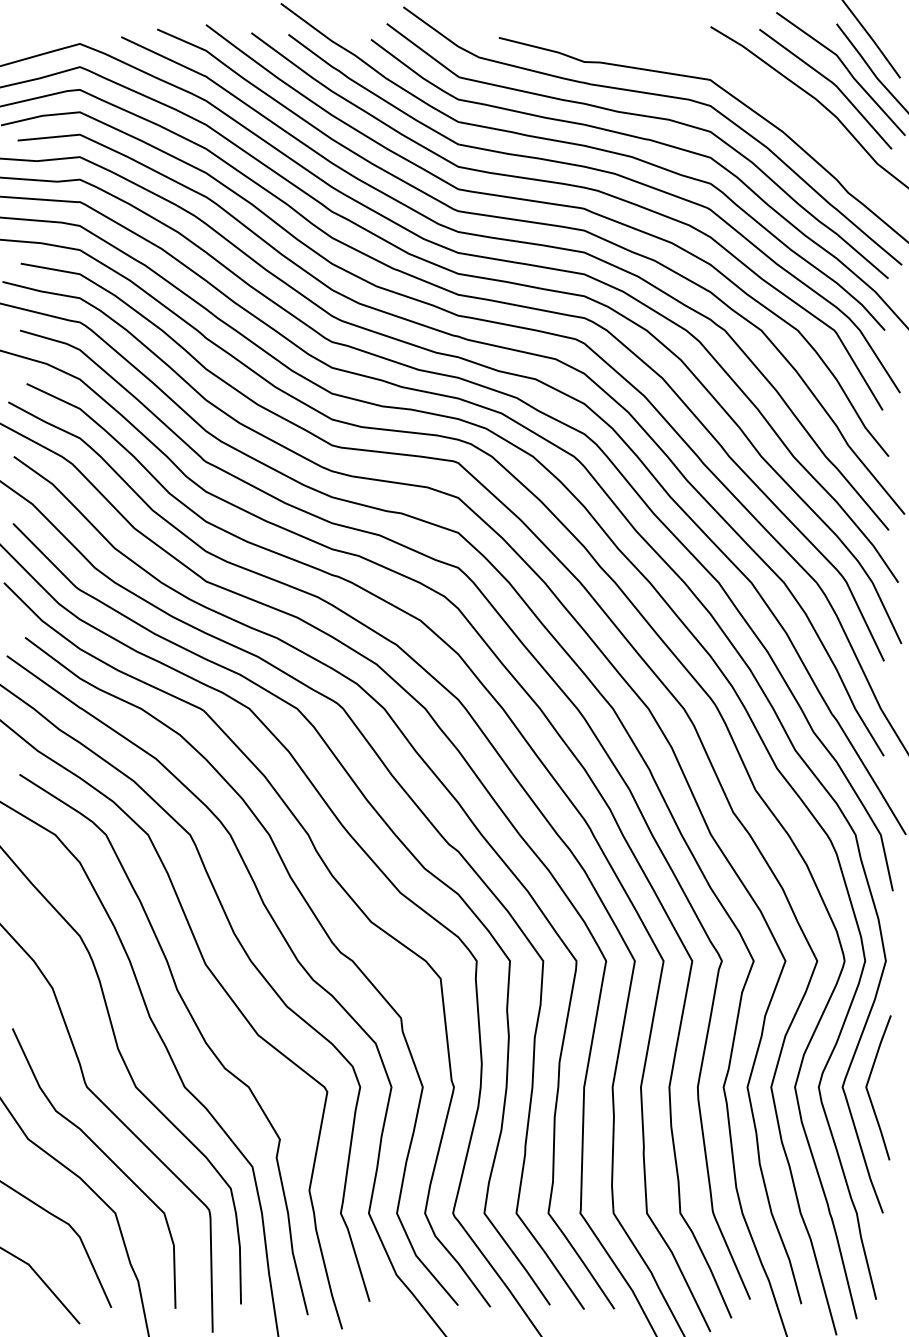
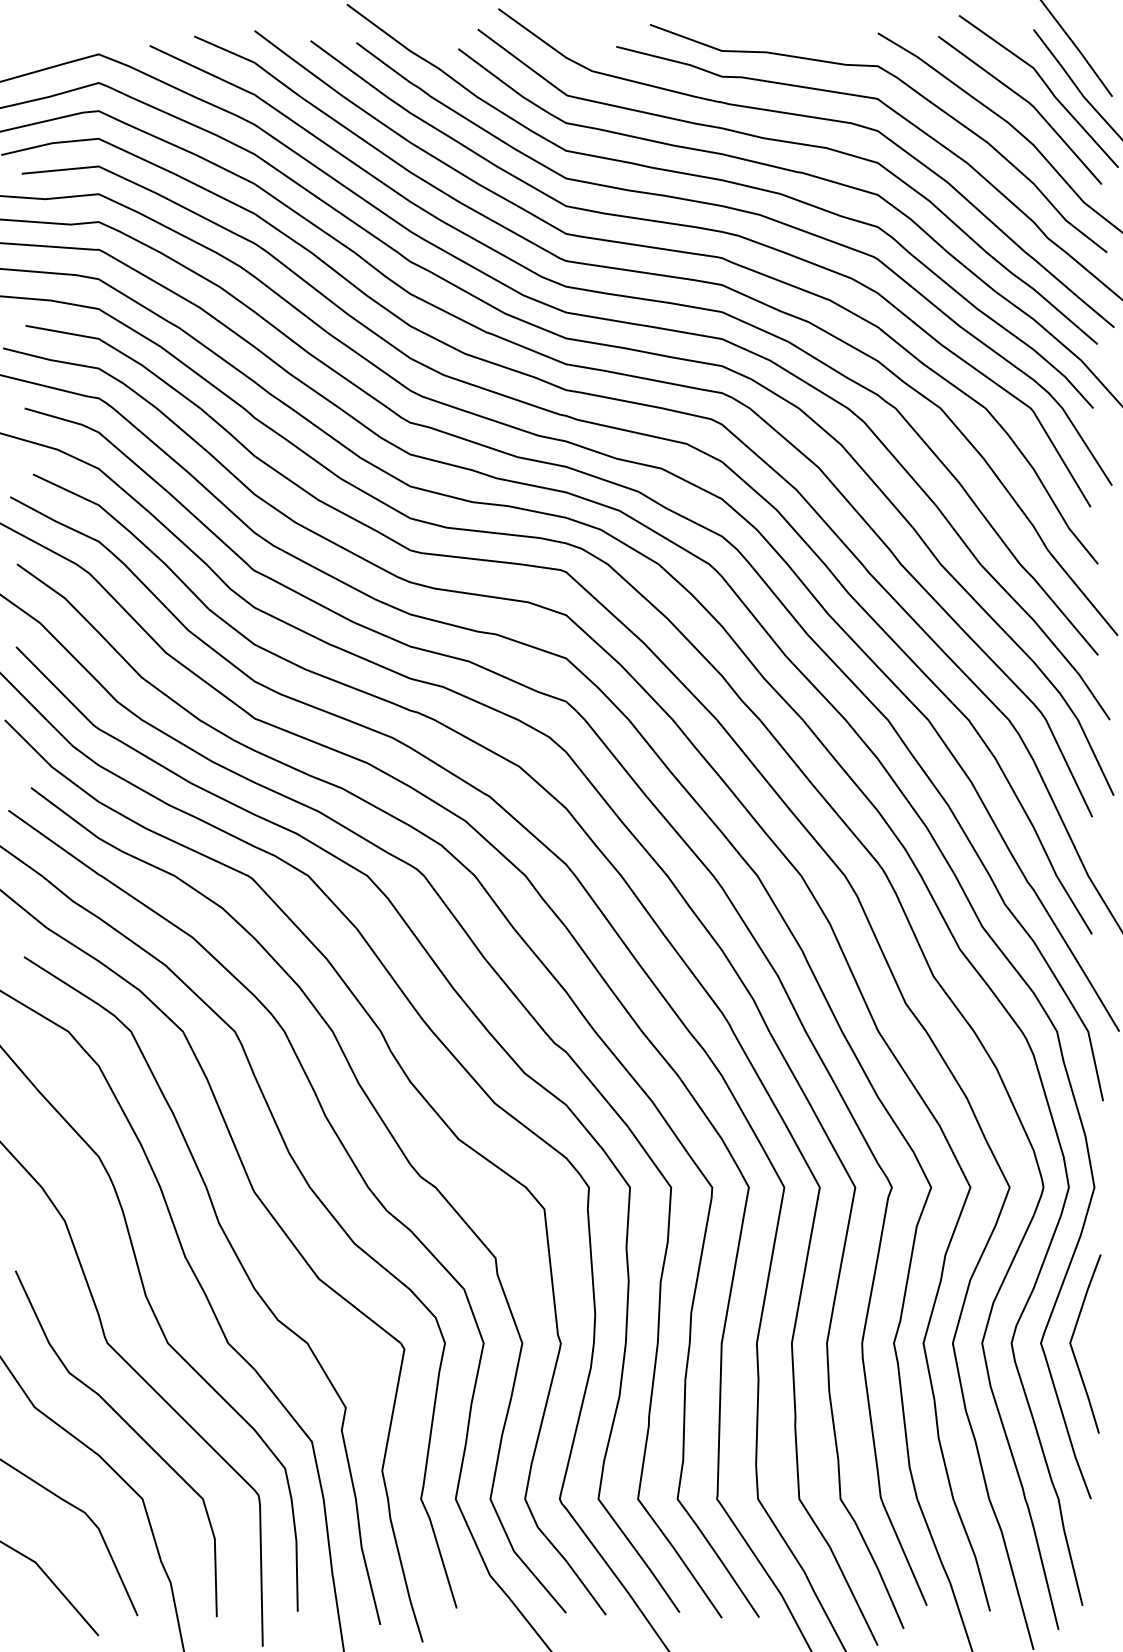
curve: (738, 73) -> (912, 90), added

